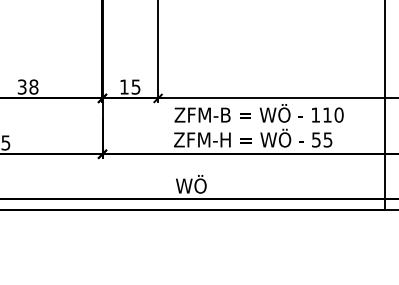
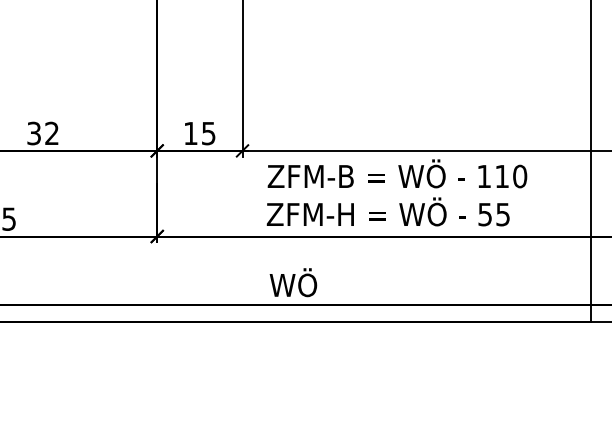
text: (33, 86) -> (51, 132), 38 -> 32

